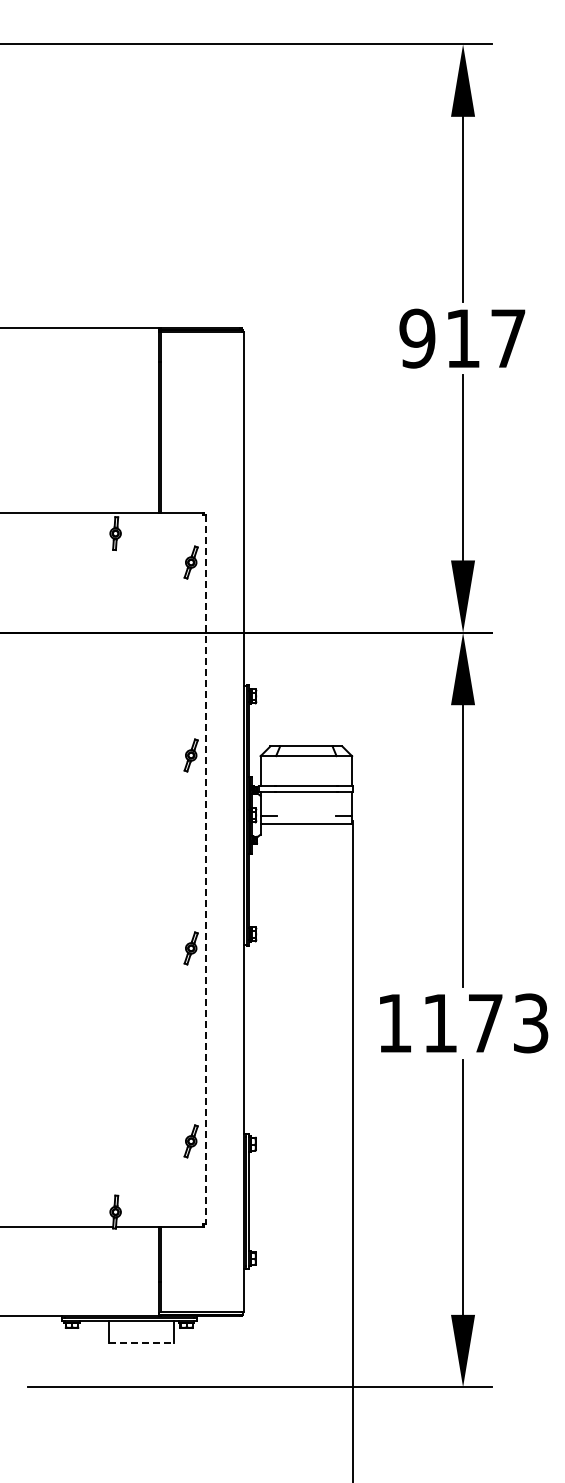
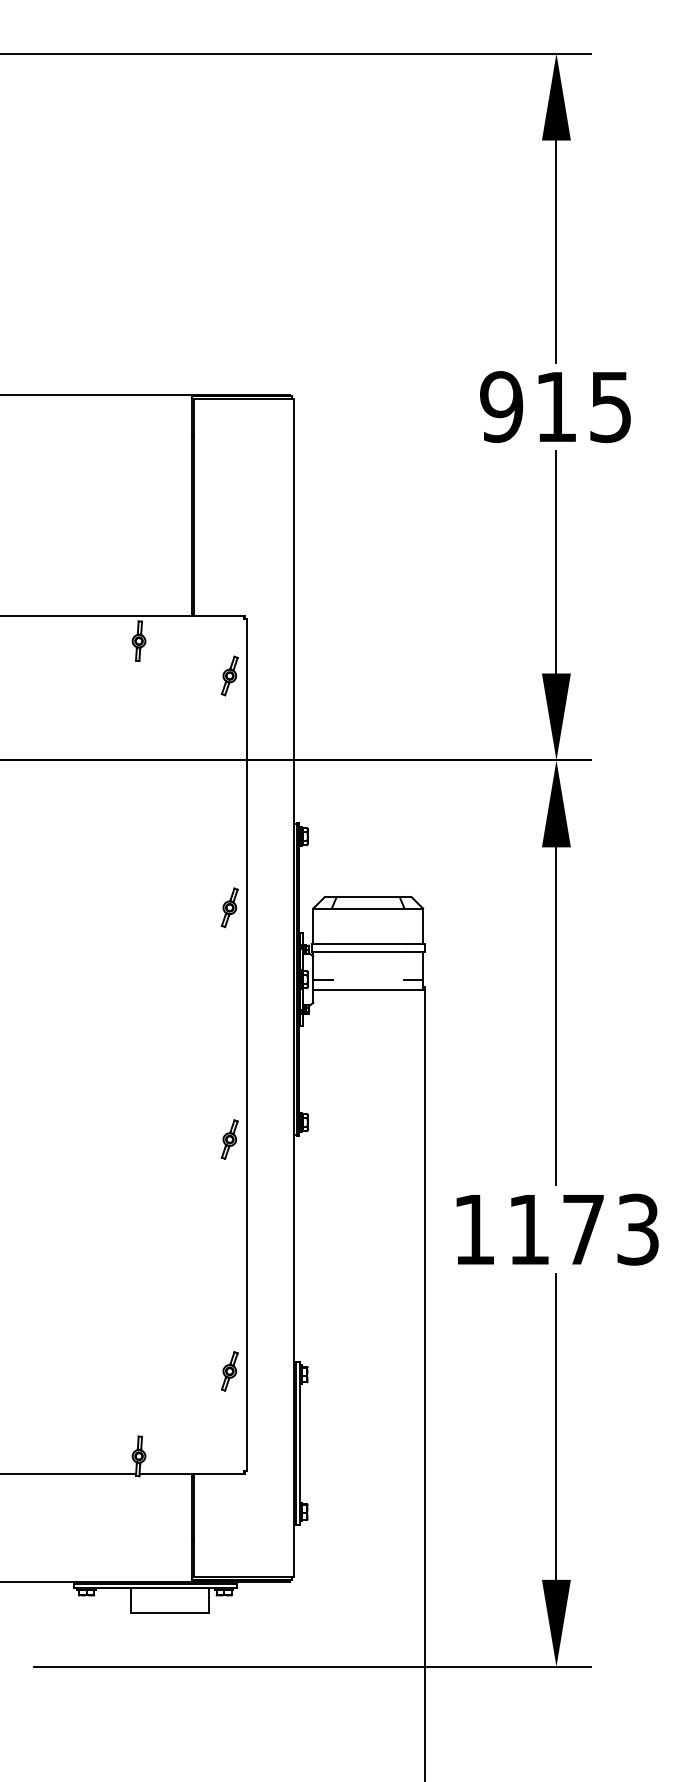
text: (508, 338) -> (611, 406), 917 -> 915
line: (205, 870) -> (246, 1045), dashed -> solid
line: (141, 1342) -> (170, 1613), dashed -> solid

